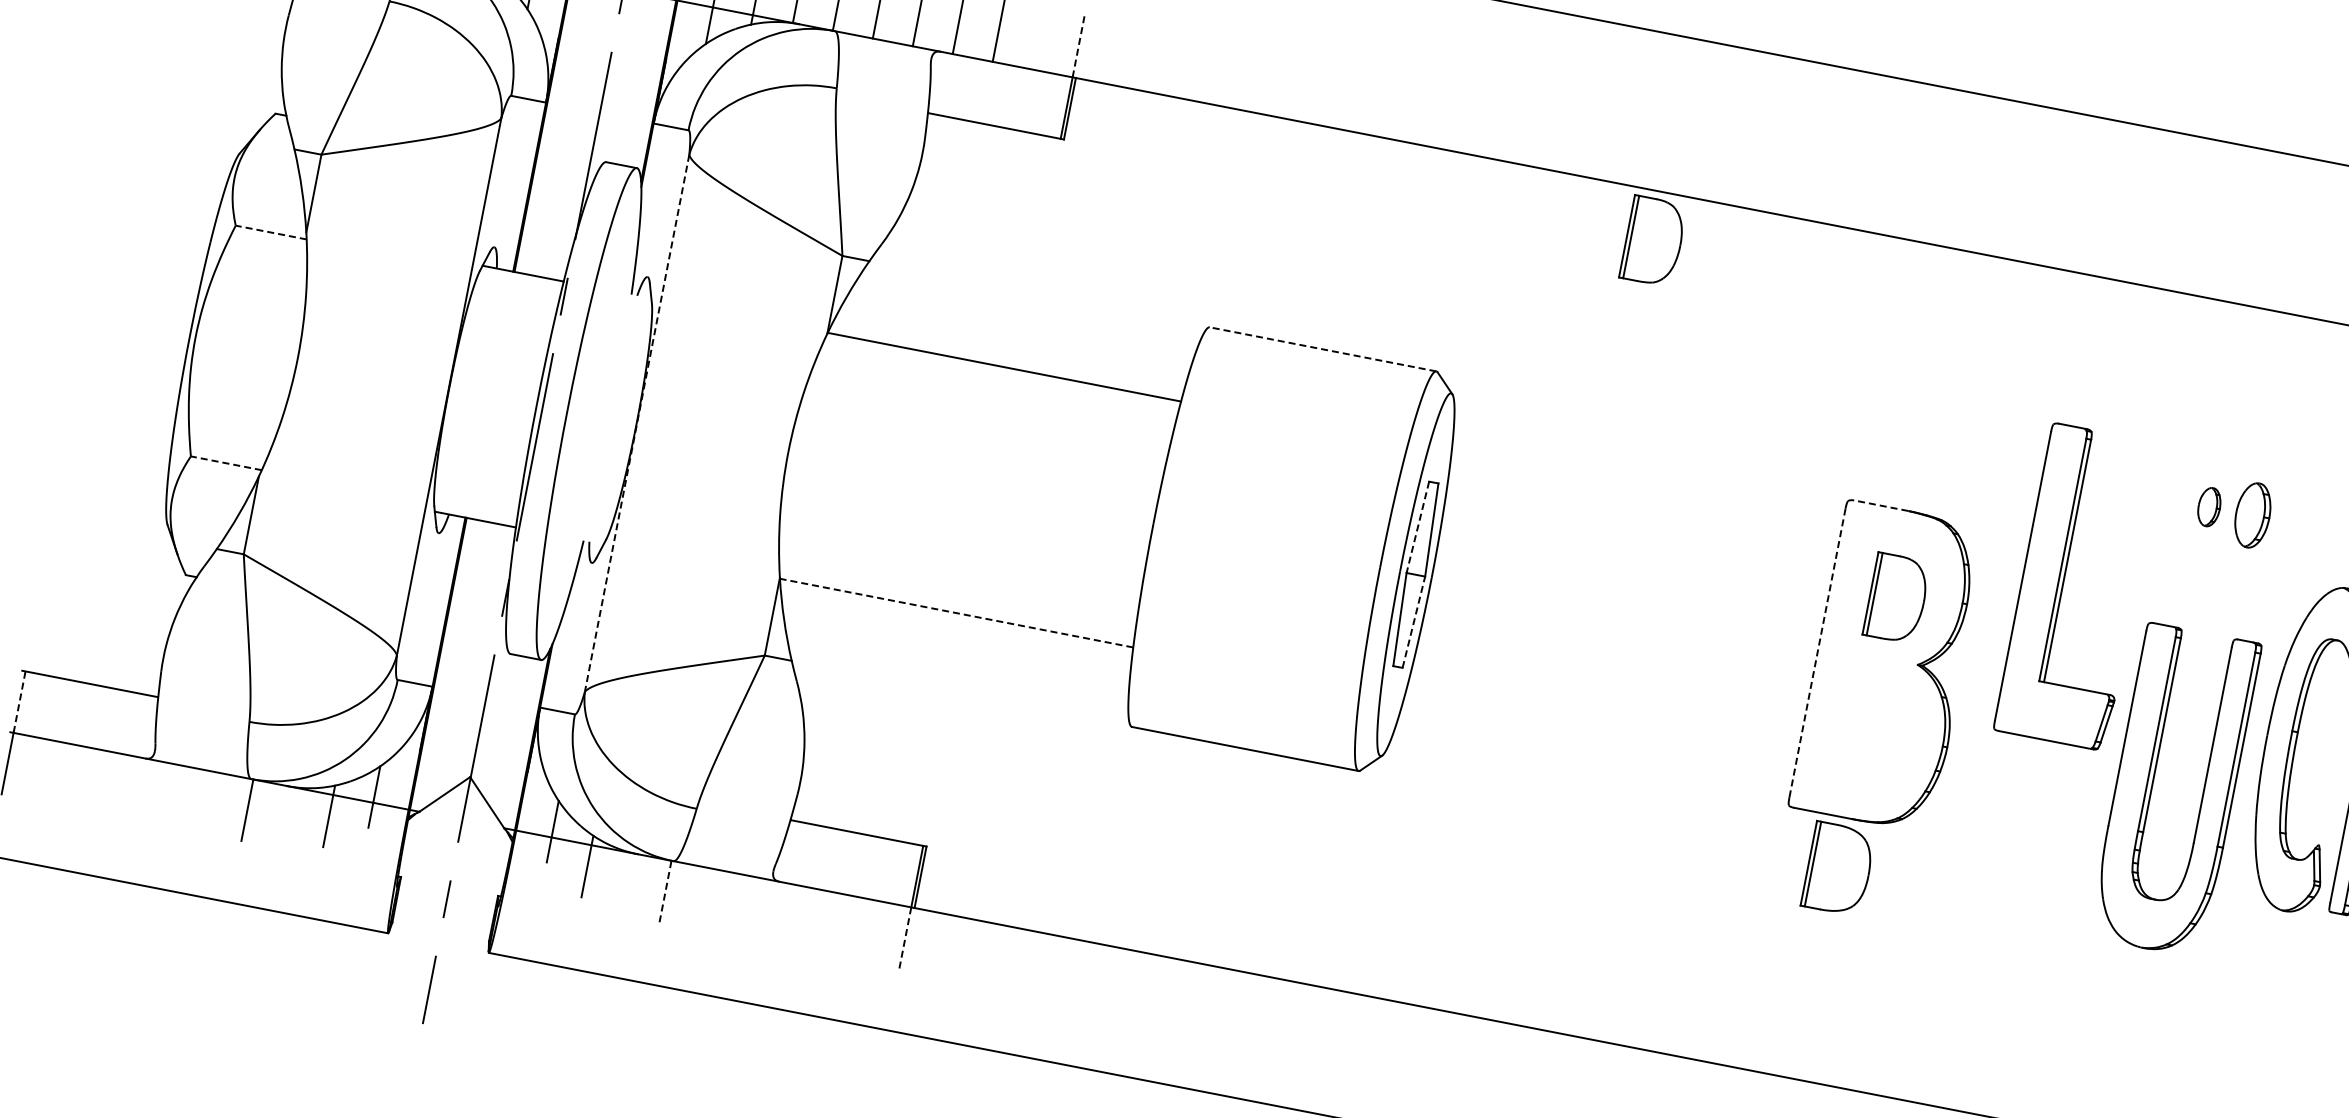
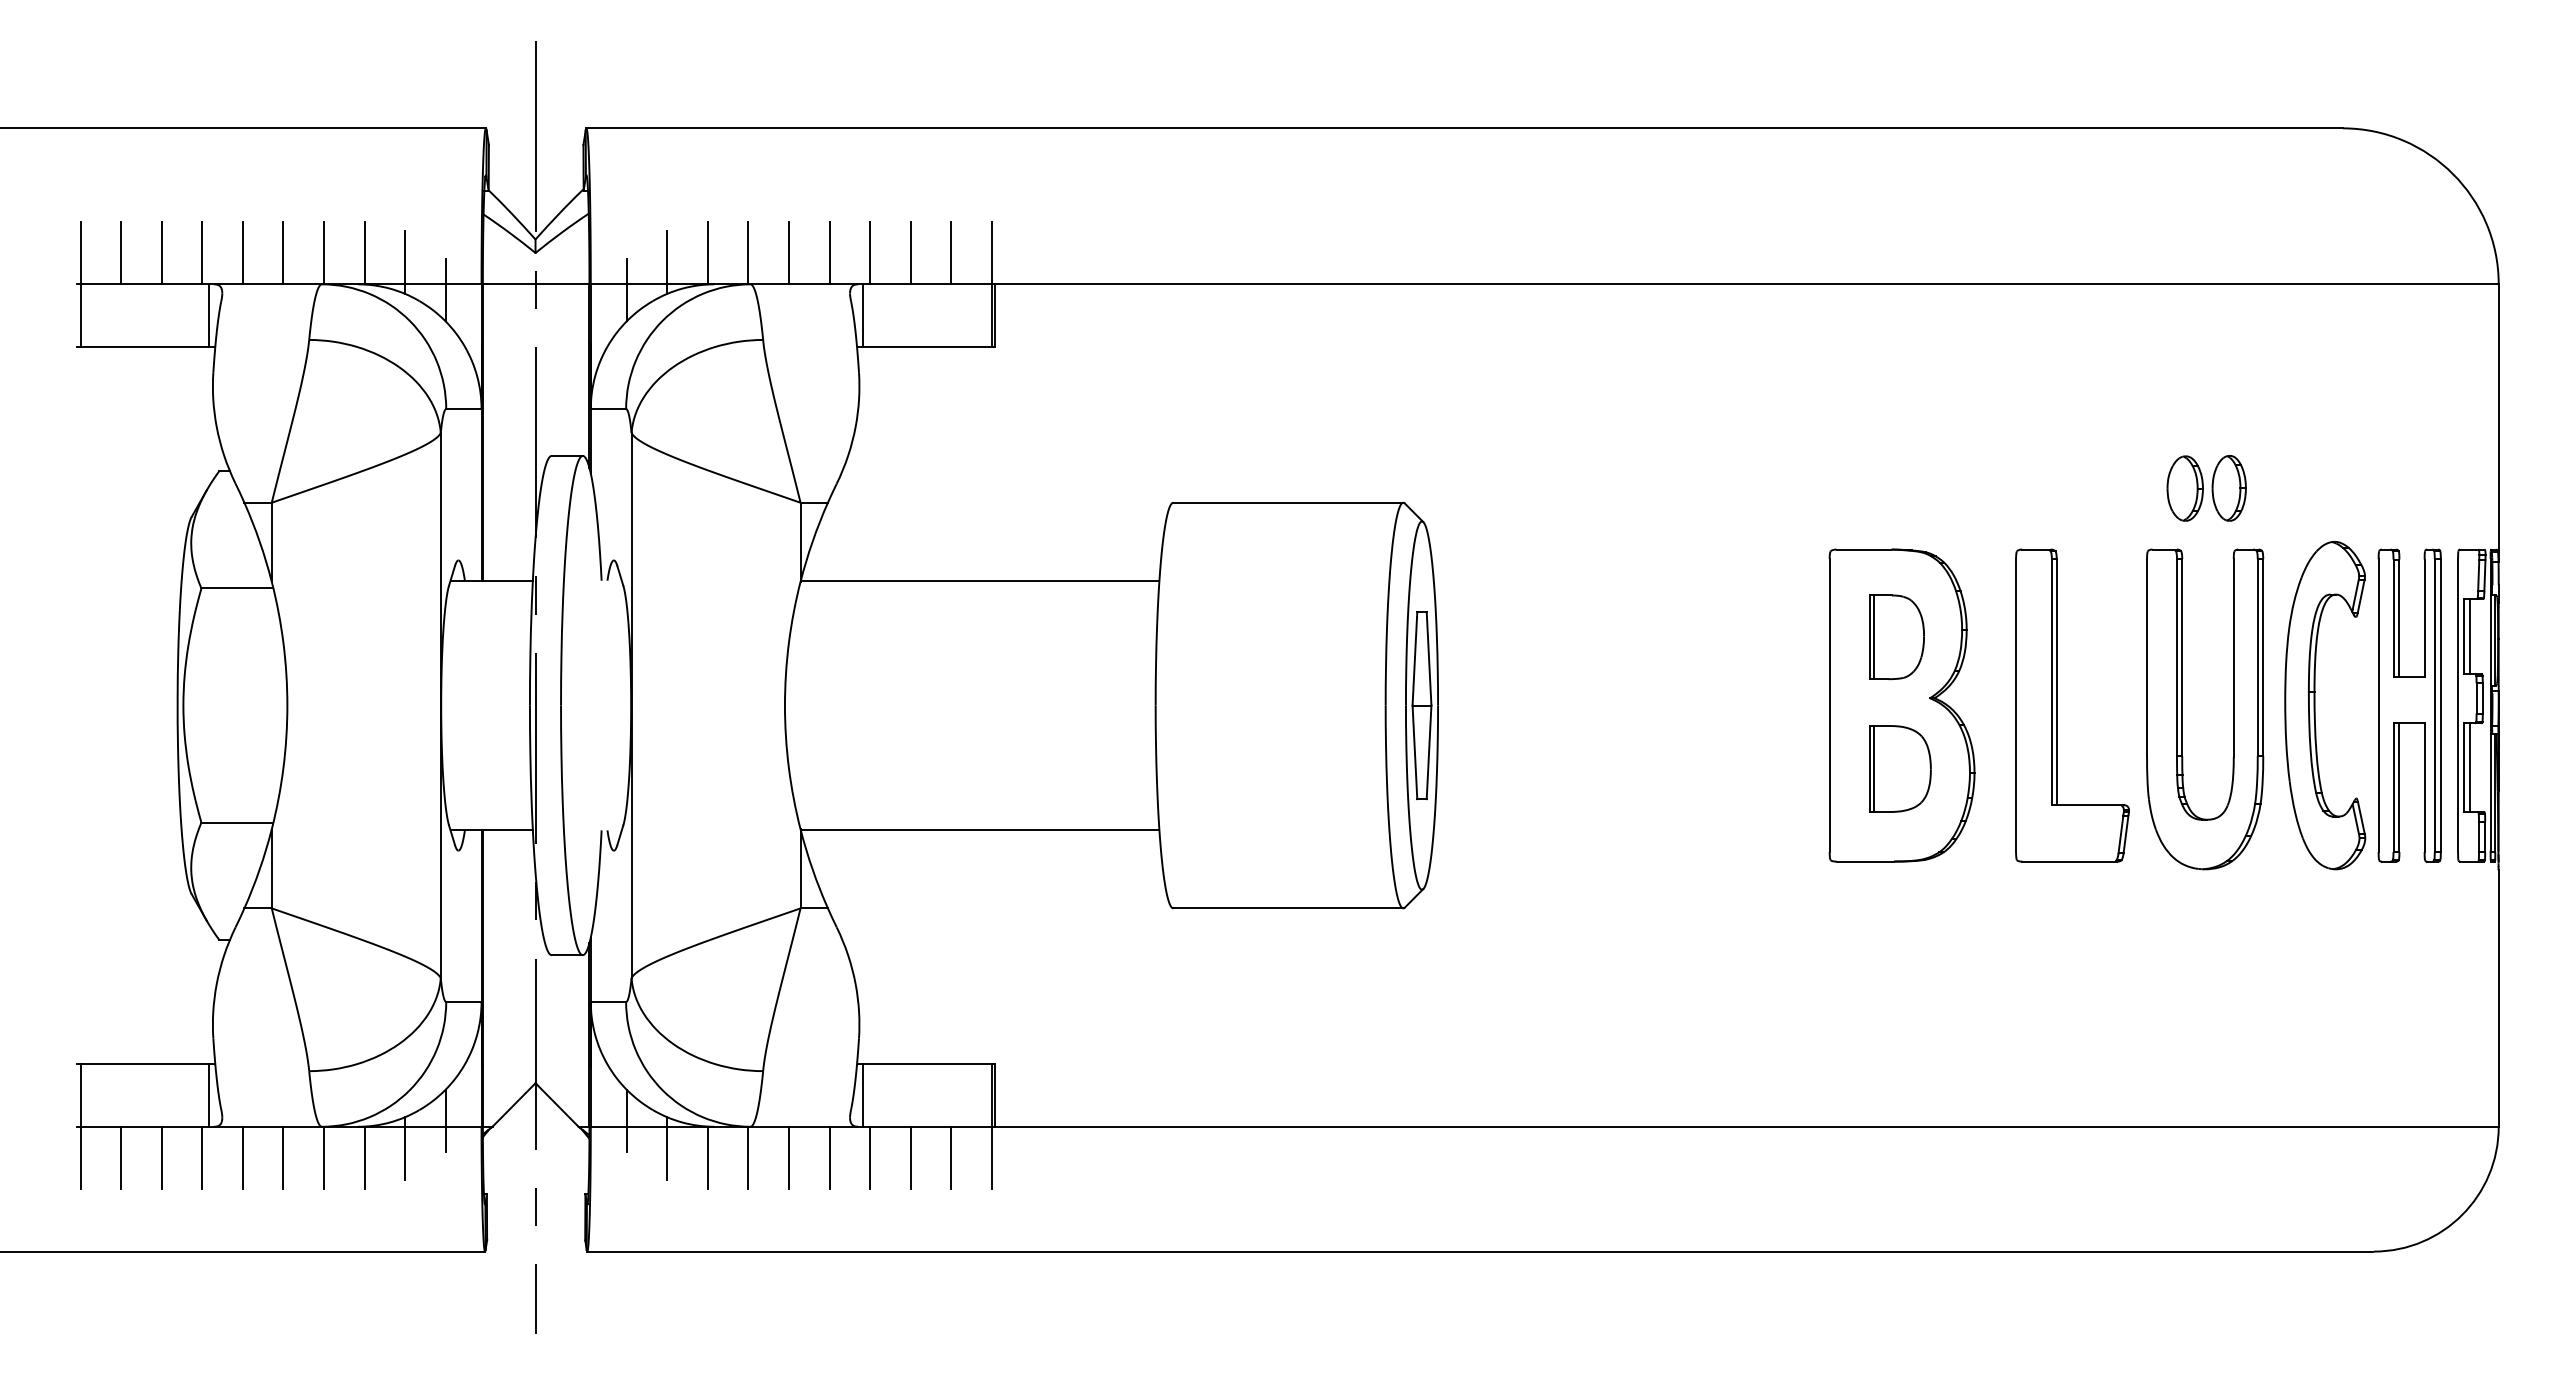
line: (1039, 38) -> (951, 252), added
line: (1078, 45) -> (991, 252), dashed -> solid
line: (940, 83) -> (863, 315), added
line: (271, 232) -> (237, 588), dashed -> solid
part: (1652, 241) -> (1590, 334), removed
line: (1322, 348) -> (1287, 502), dashed -> solid
line: (637, 423) -> (631, 705), dashed -> solid
line: (226, 463) -> (237, 822), dashed -> solid
line: (1880, 505) -> (1863, 549), dashed -> solid
part: (2208, 506) -> (2184, 488), size x1.67
line: (1417, 526) -> (1414, 658), dashed -> solid
part: (2063, 584) -> (2057, 705), moved
line: (955, 613) -> (979, 830), dashed -> solid
line: (1414, 622) -> (1429, 752), dashed -> solid
line: (1817, 653) -> (1829, 706), dashed -> solid
line: (19, 702) -> (80, 1095), dashed -> solid
line: (145, 726) -> (208, 1095), added
line: (48, 770) -> (121, 1157), added
line: (87, 778) -> (161, 1157), added
line: (127, 786) -> (202, 1157), added
part: (2152, 786) -> (2182, 709), moved
line: (167, 794) -> (242, 1157), added
line: (207, 802) -> (283, 1157), added
line: (287, 817) -> (364, 1157), added
line: (790, 852) -> (863, 1095), added
part: (1838, 868) -> (1900, 768), moved
line: (625, 883) -> (707, 1157), added
line: (665, 891) -> (748, 1157), dashed -> solid
line: (705, 898) -> (788, 1157), added
line: (745, 906) -> (829, 1157), added
line: (785, 914) -> (870, 1157), added
line: (825, 922) -> (910, 1157), added
line: (865, 929) -> (951, 1157), added
line: (904, 938) -> (991, 1158), dashed -> solid

